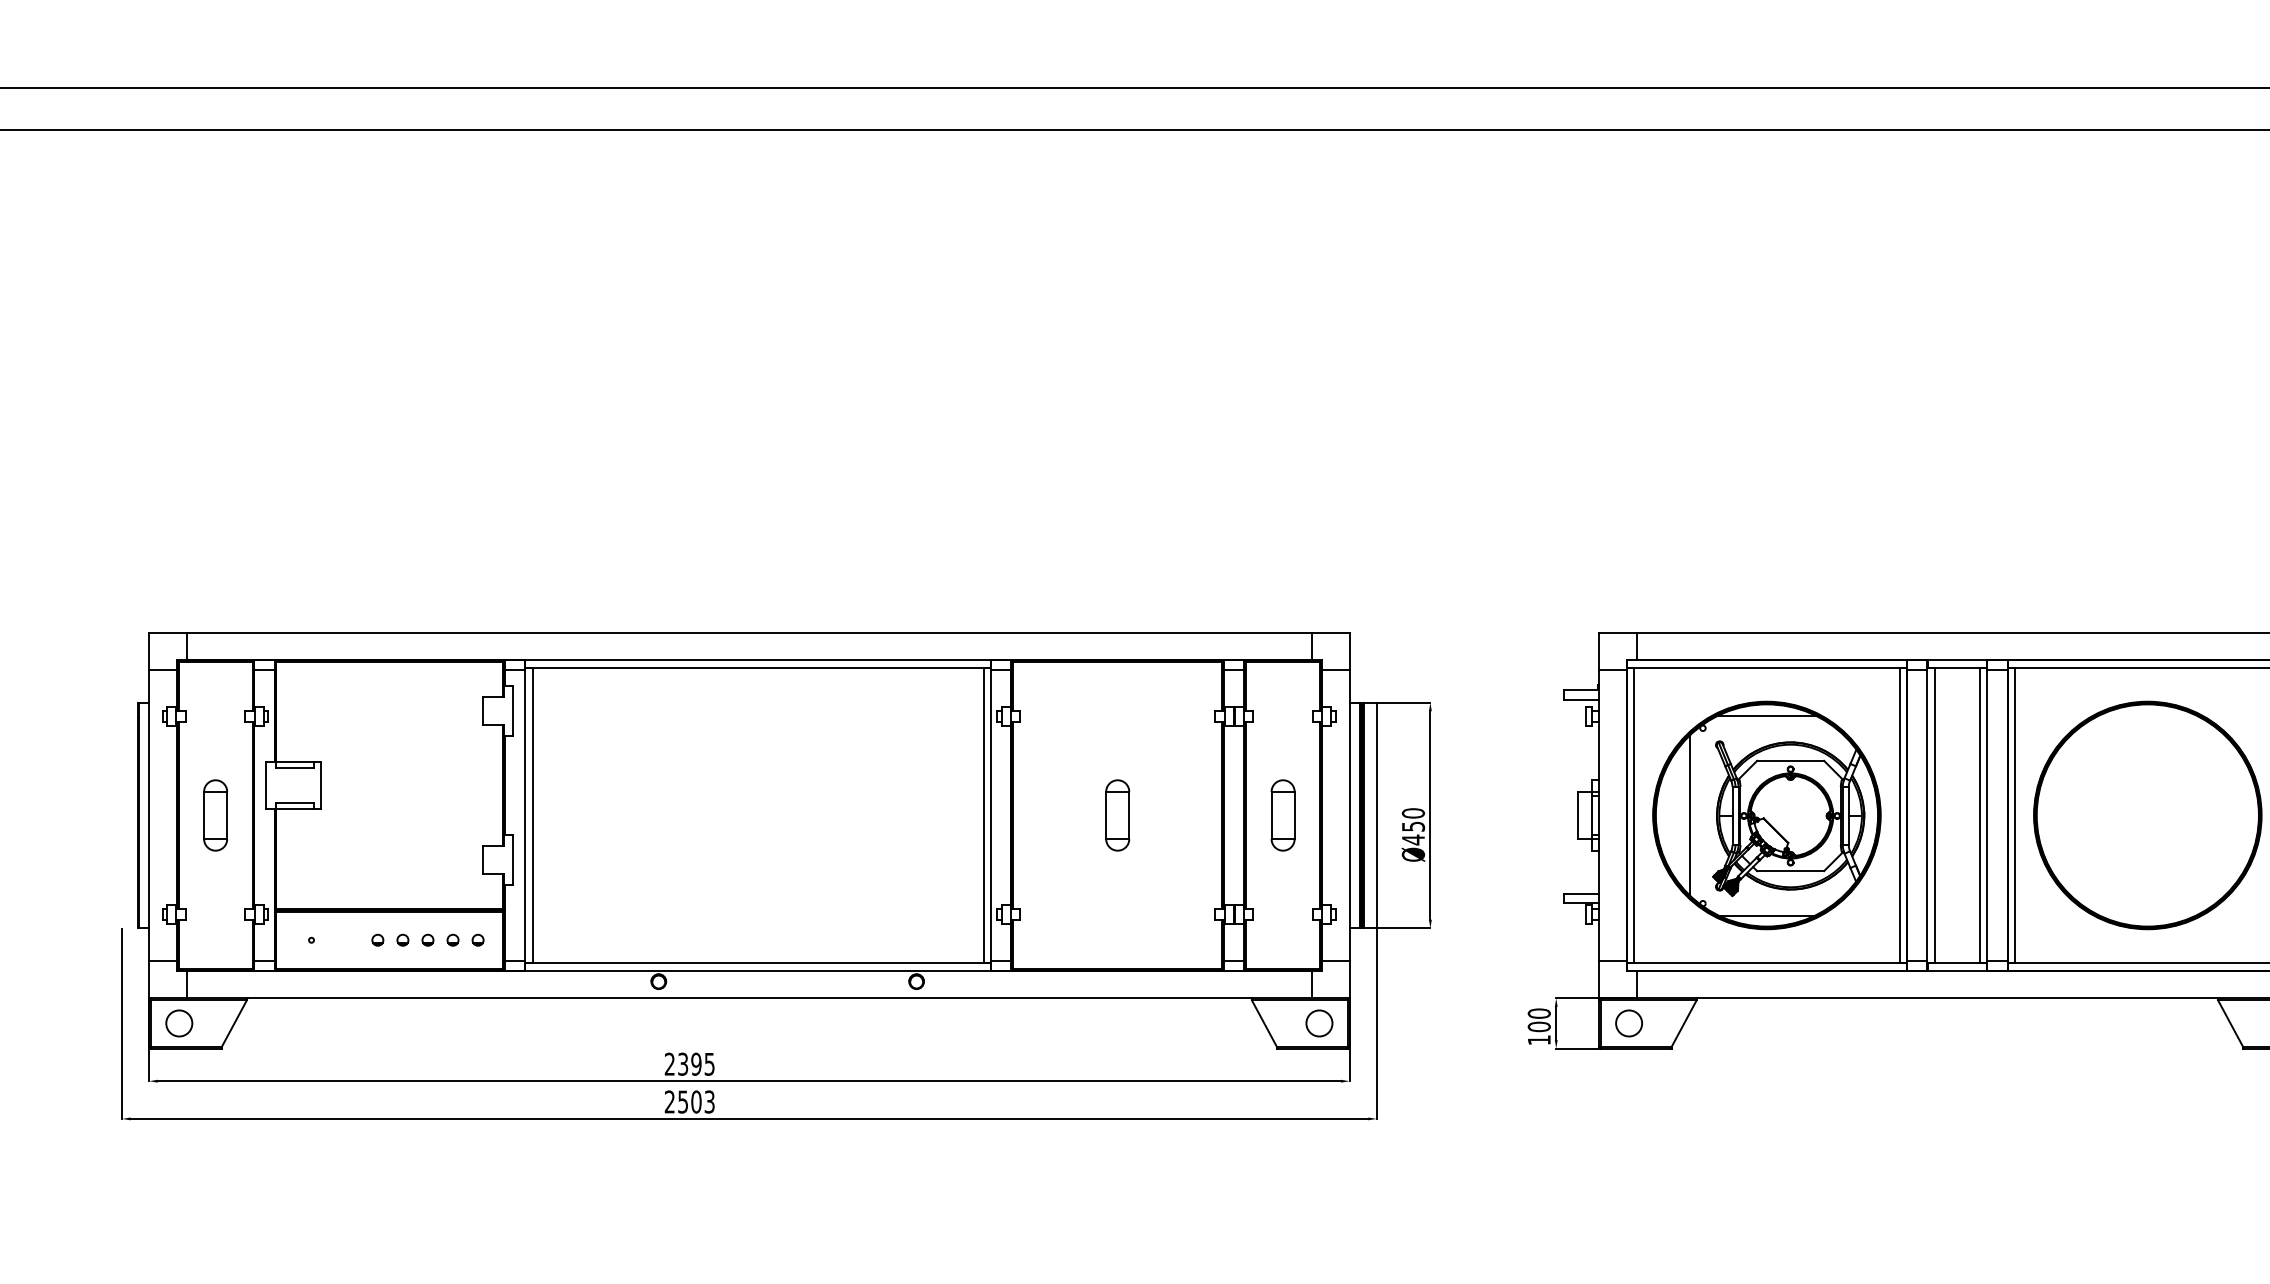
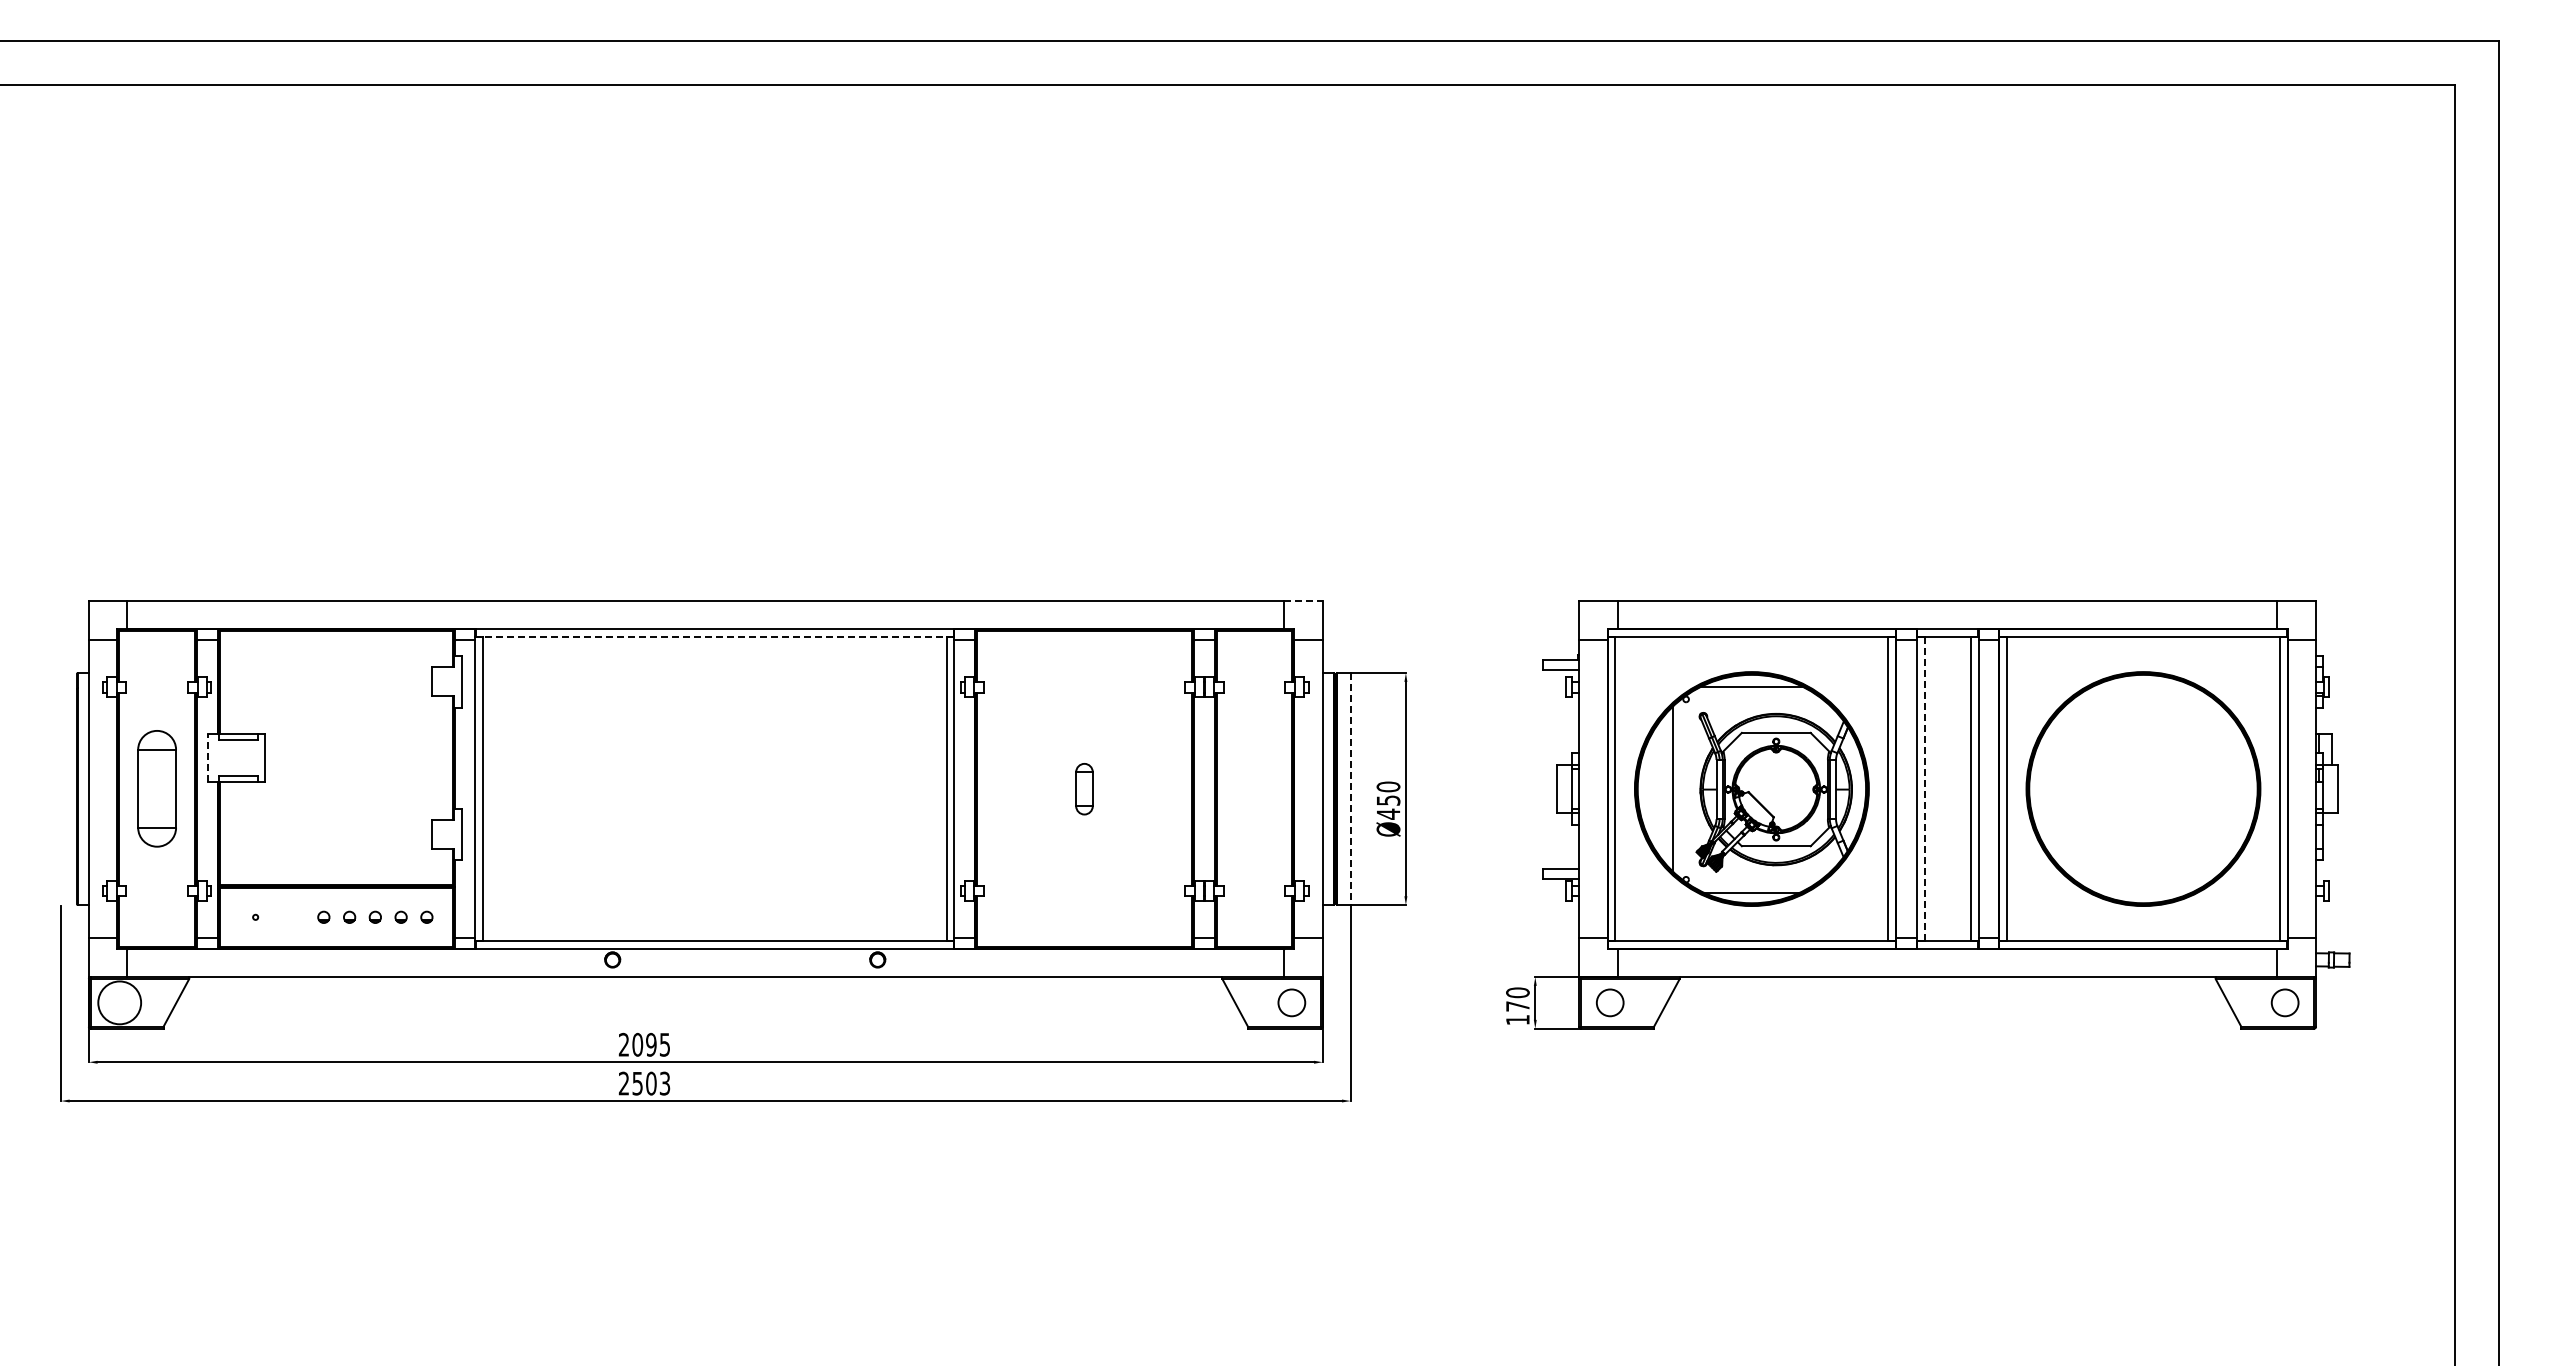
line: (1330, 633) -> (1303, 601), solid -> dashed
line: (757, 668) -> (714, 637), solid -> dashed
line: (265, 785) -> (208, 758), solid -> dashed
part: (215, 815) -> (156, 789), size x1.6
part: (1117, 815) -> (1084, 789), size x0.7
part: (1283, 815) -> (1254, 789), removed
line: (1376, 815) -> (1350, 789), solid -> dashed
line: (1934, 815) -> (1924, 789), solid -> dashed
circle: (179, 1023) -> (119, 1002), size x1.6
text: (1538, 1026) -> (1517, 1006), 100 -> 170
text: (682, 1063) -> (637, 1044), 2395 -> 2095

